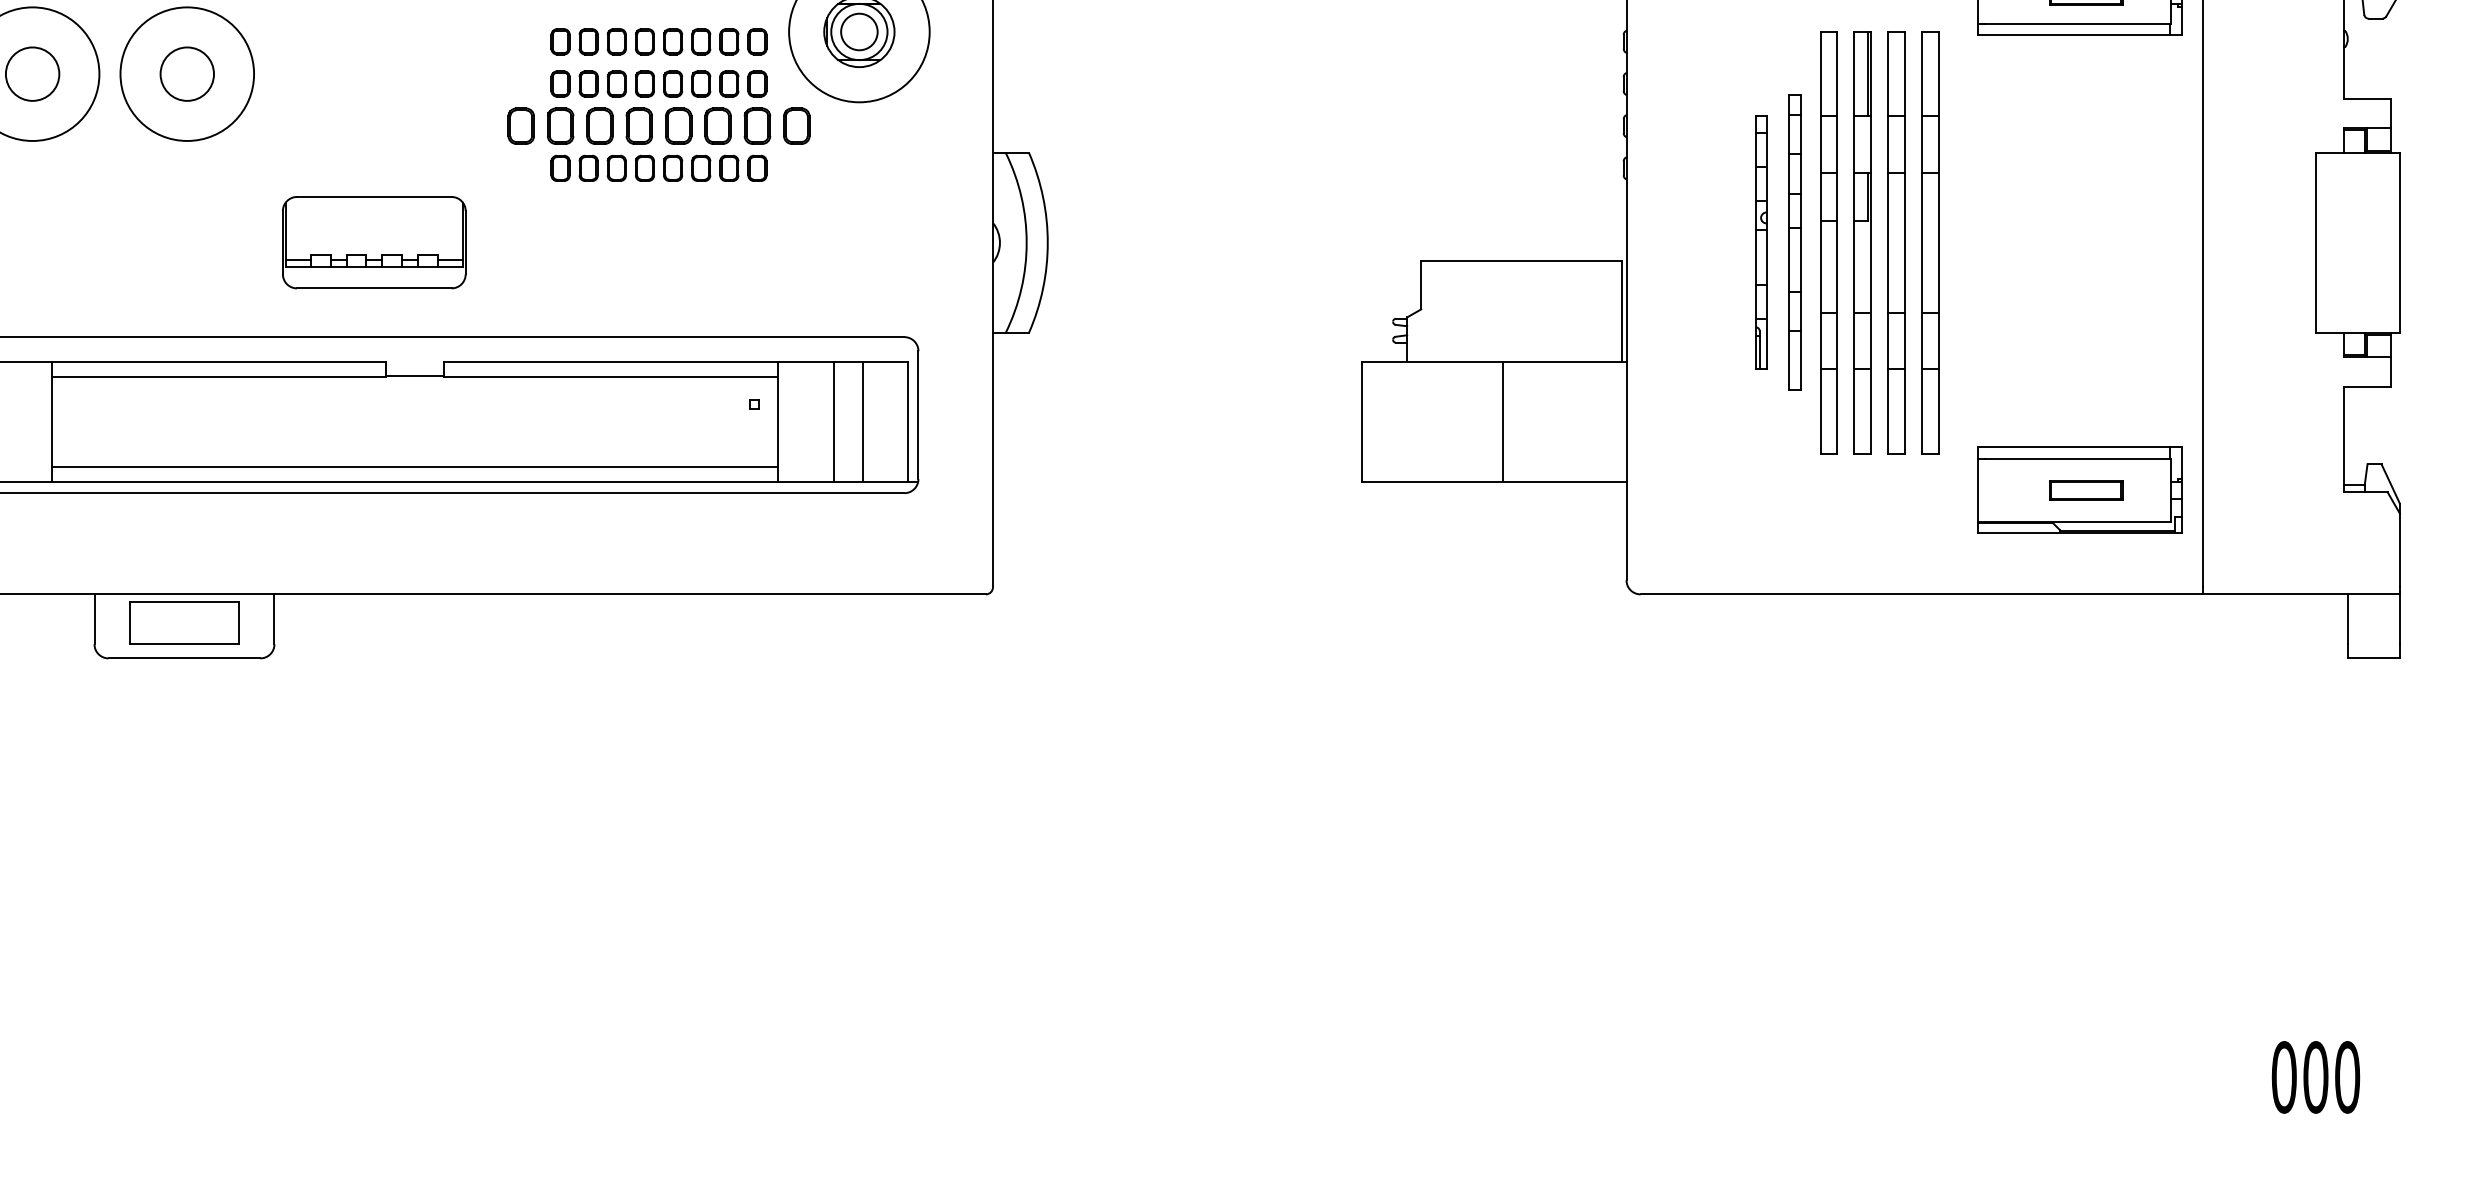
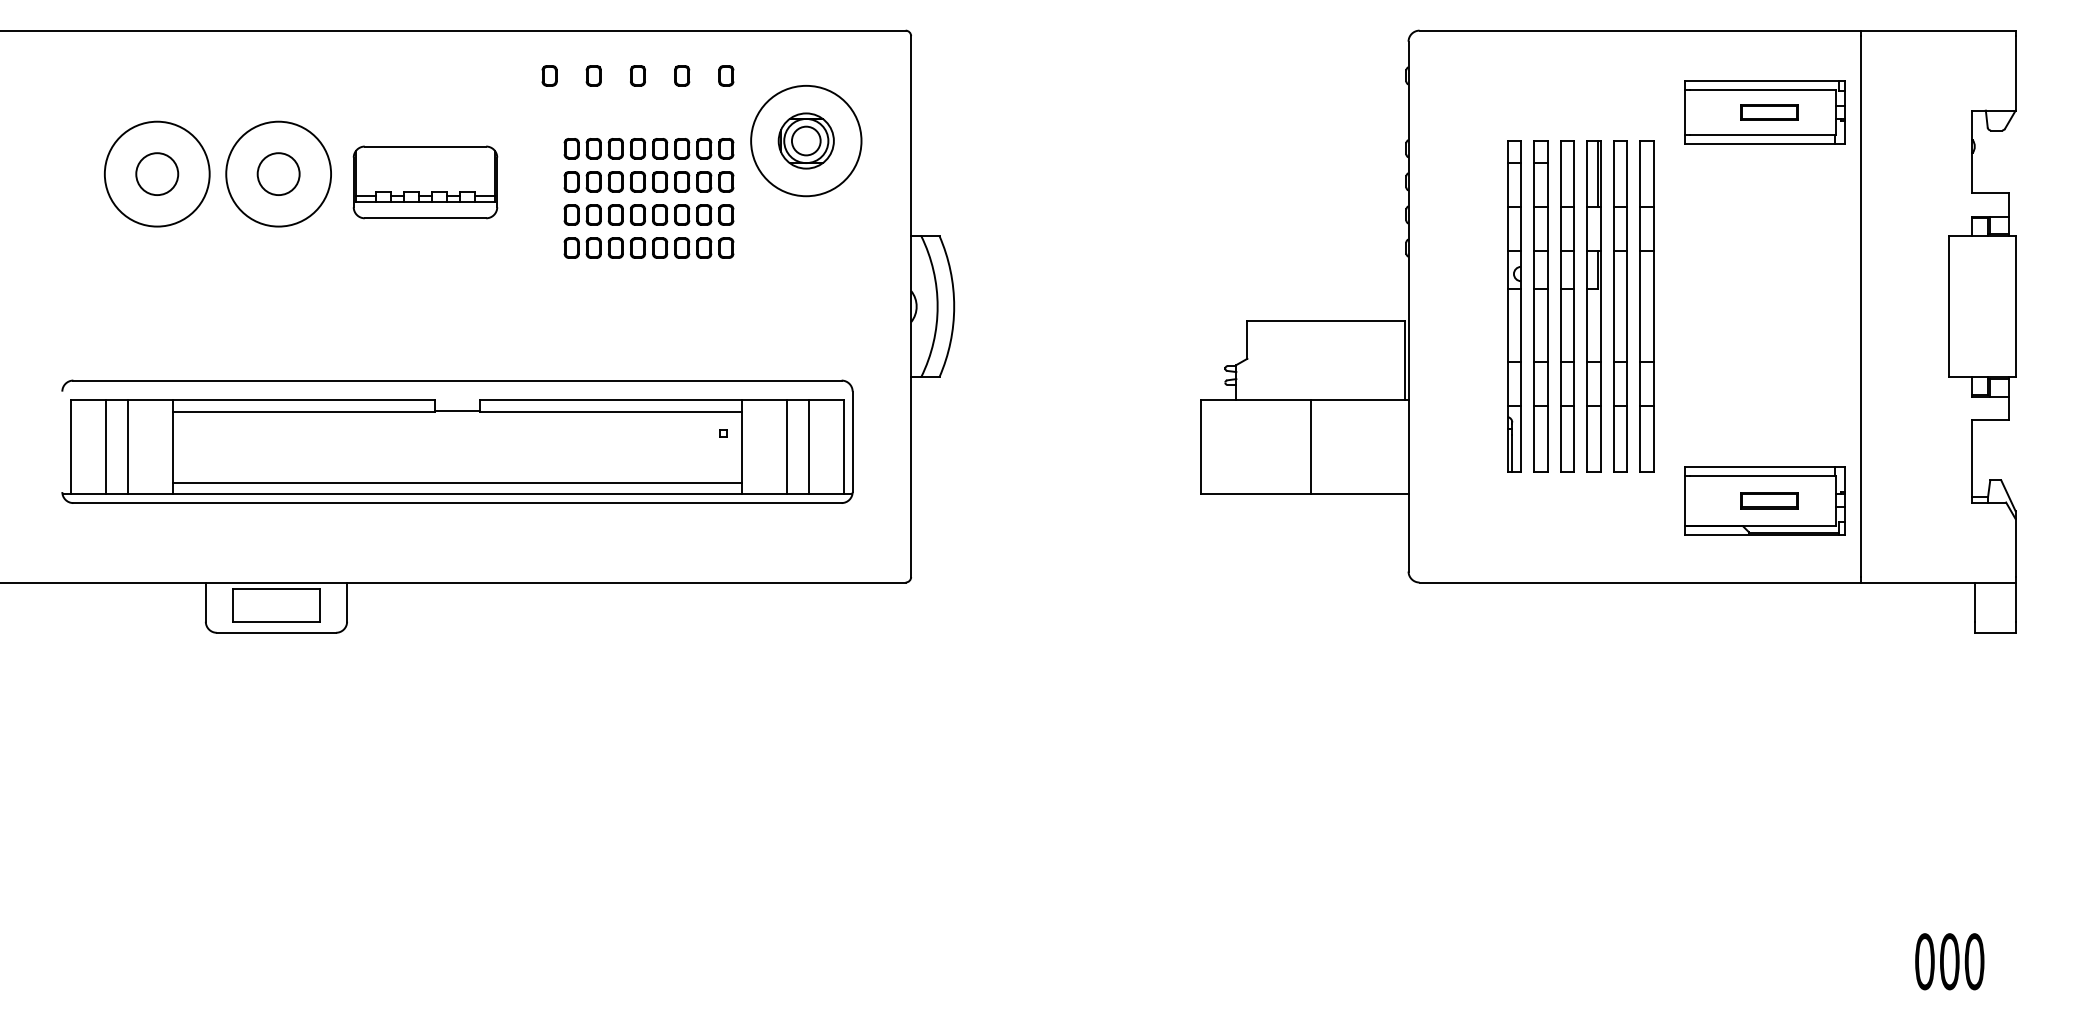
part: (658, 125) -> (648, 214), size x0.71
part: (374, 242) -> (425, 182), moved
part: (1761, 242) -> (1514, 306), size x1.67
part: (1794, 242) -> (1540, 306), size x1.43

